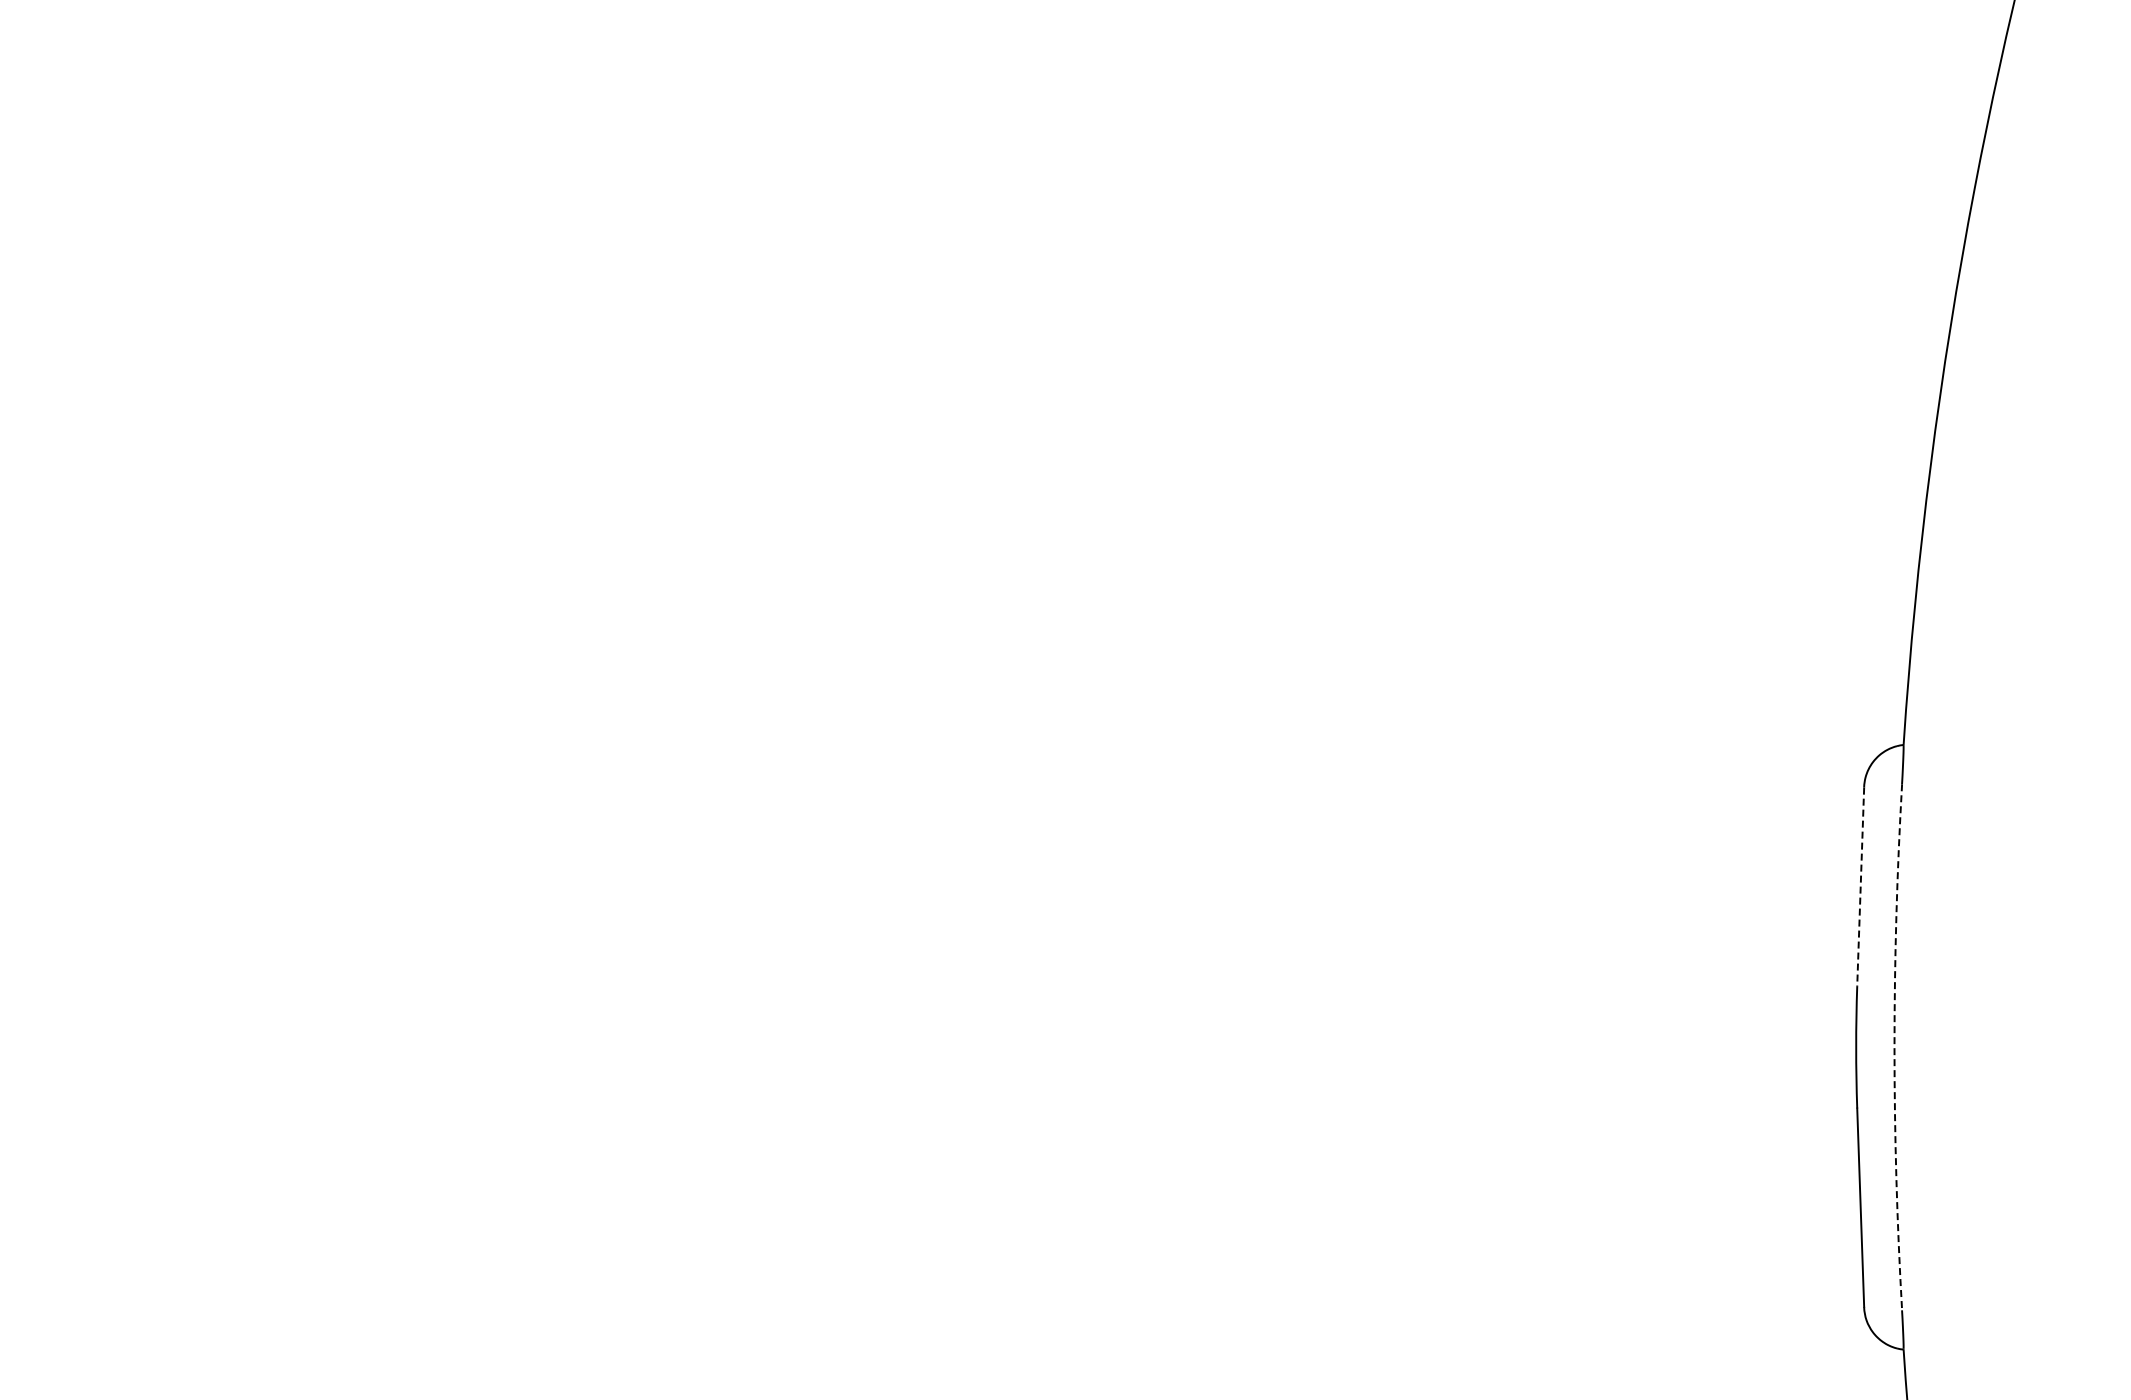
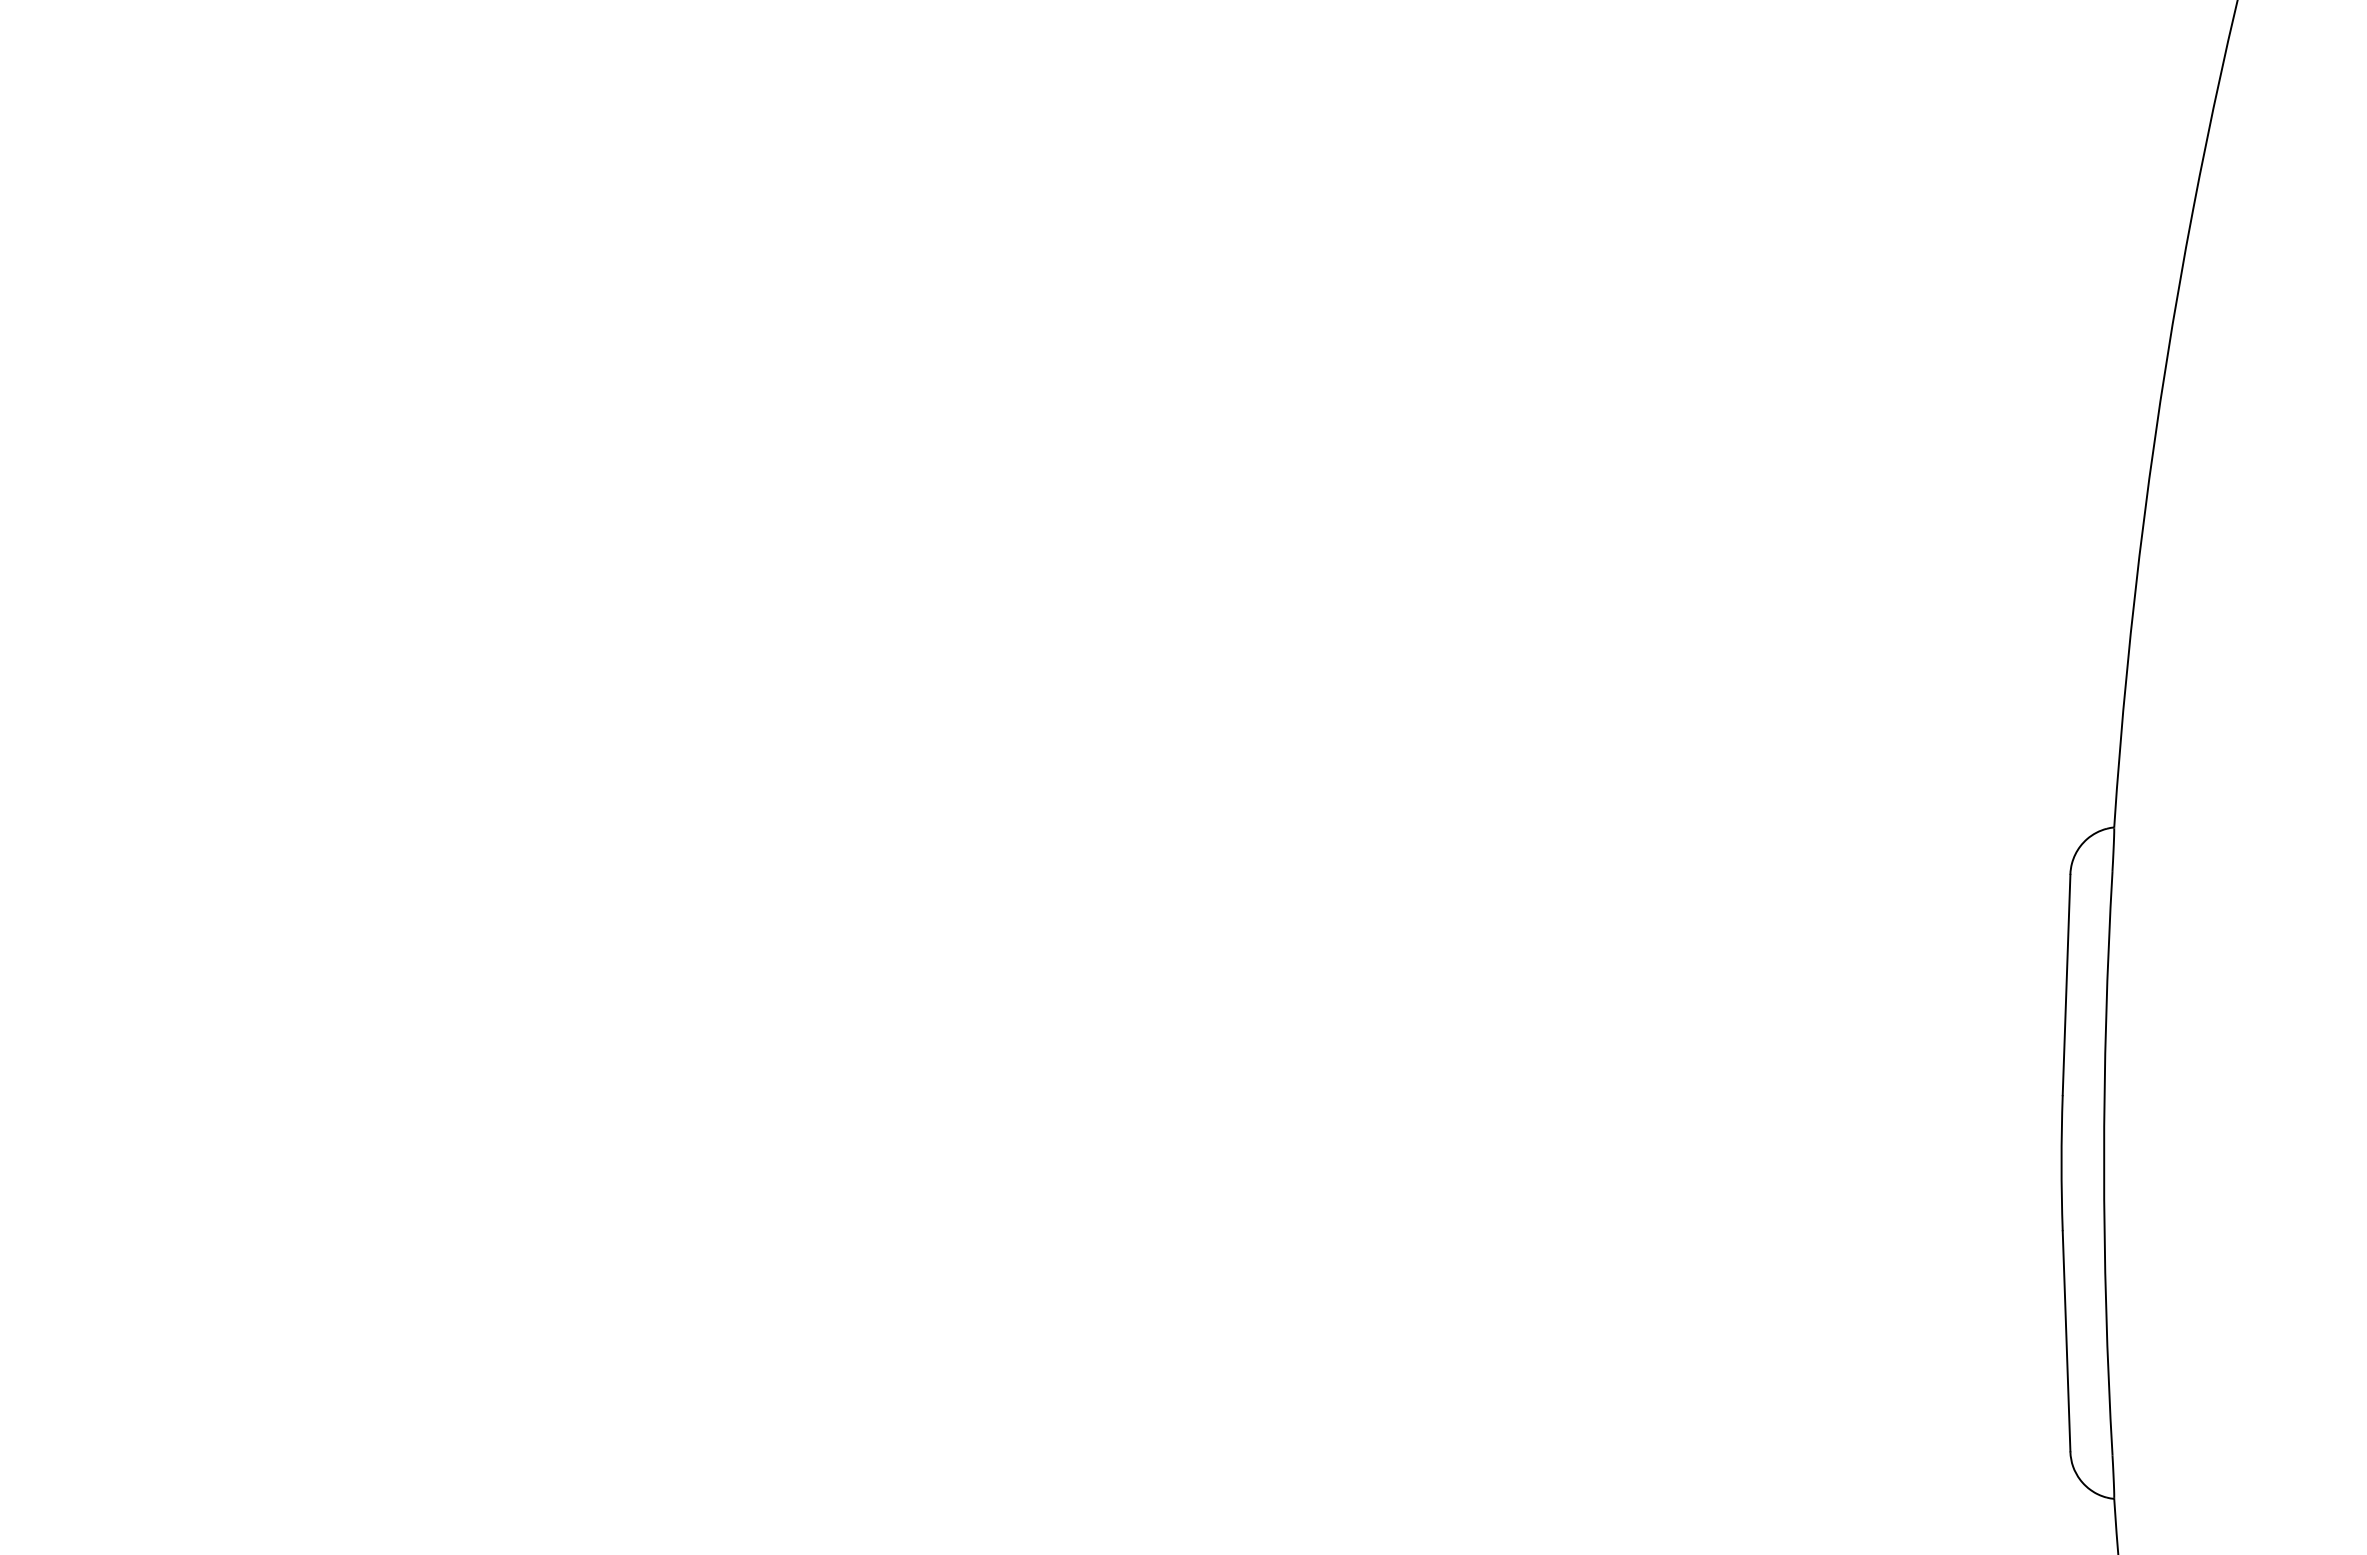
line: (1860, 887) -> (2066, 985), dashed -> solid
arc: (1894, 1047) -> (2104, 1163), dashed -> solid

